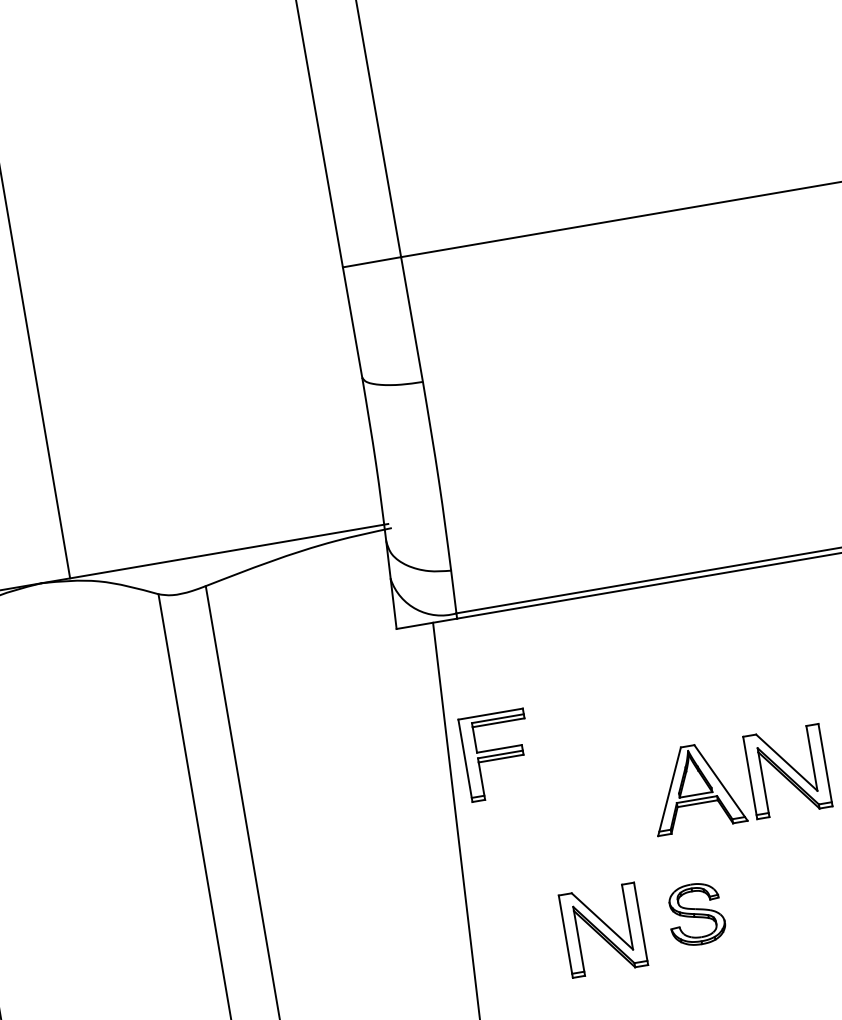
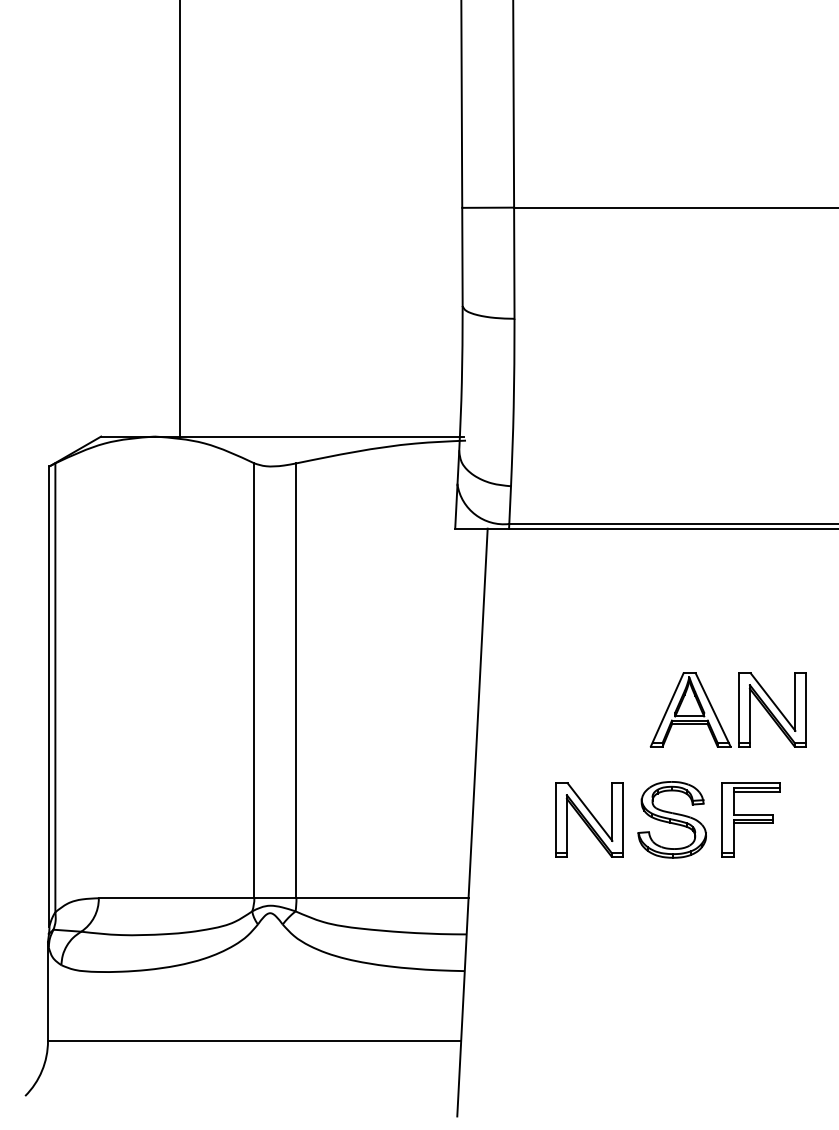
part: (497, 754) -> (750, 819), moved
part: (695, 914) -> (671, 819), size x1.43

